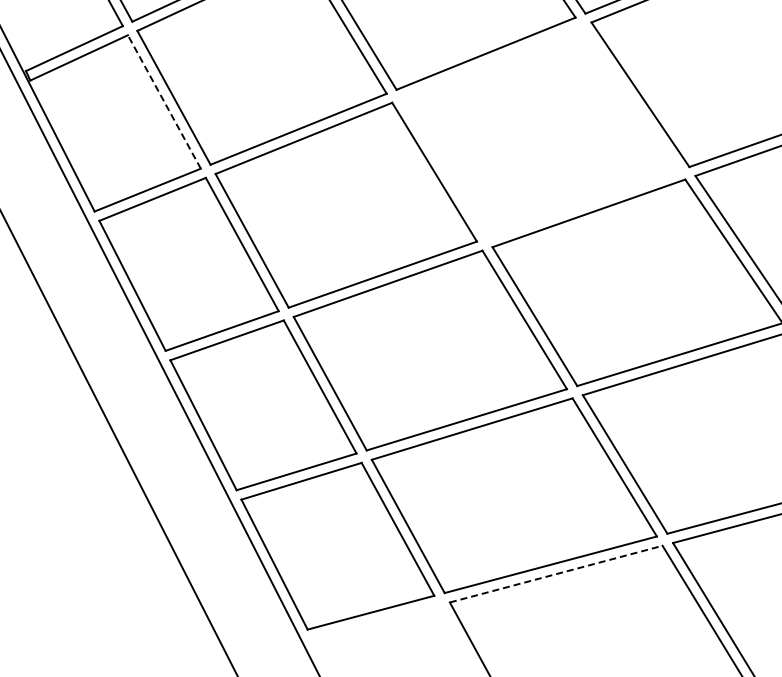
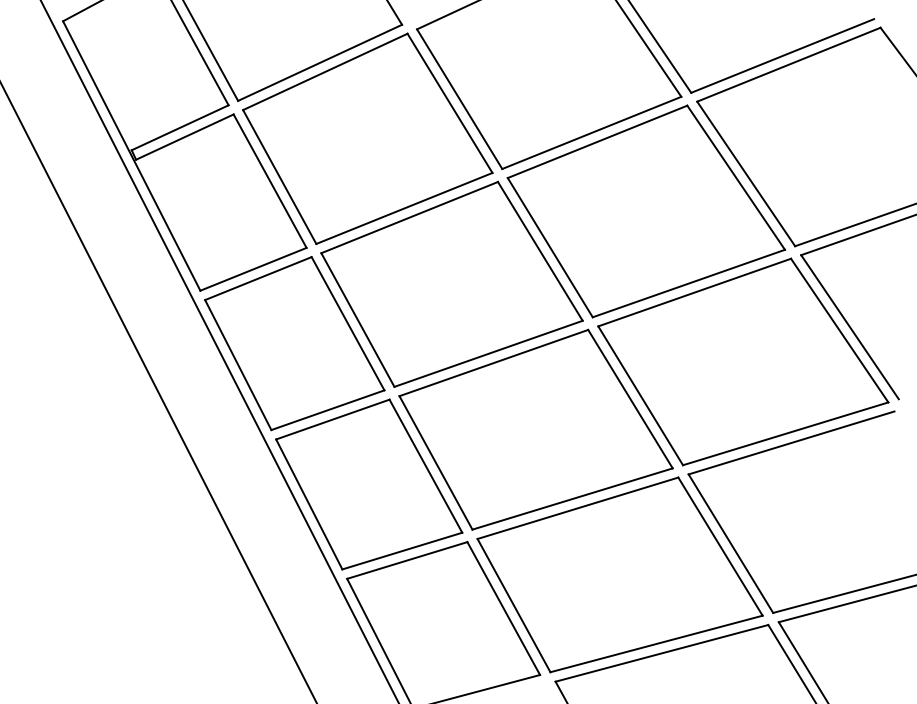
line: (163, 101) -> (269, 180), dashed -> solid
part: (540, 132) -> (646, 211), added
line: (556, 574) -> (662, 653), dashed -> solid

